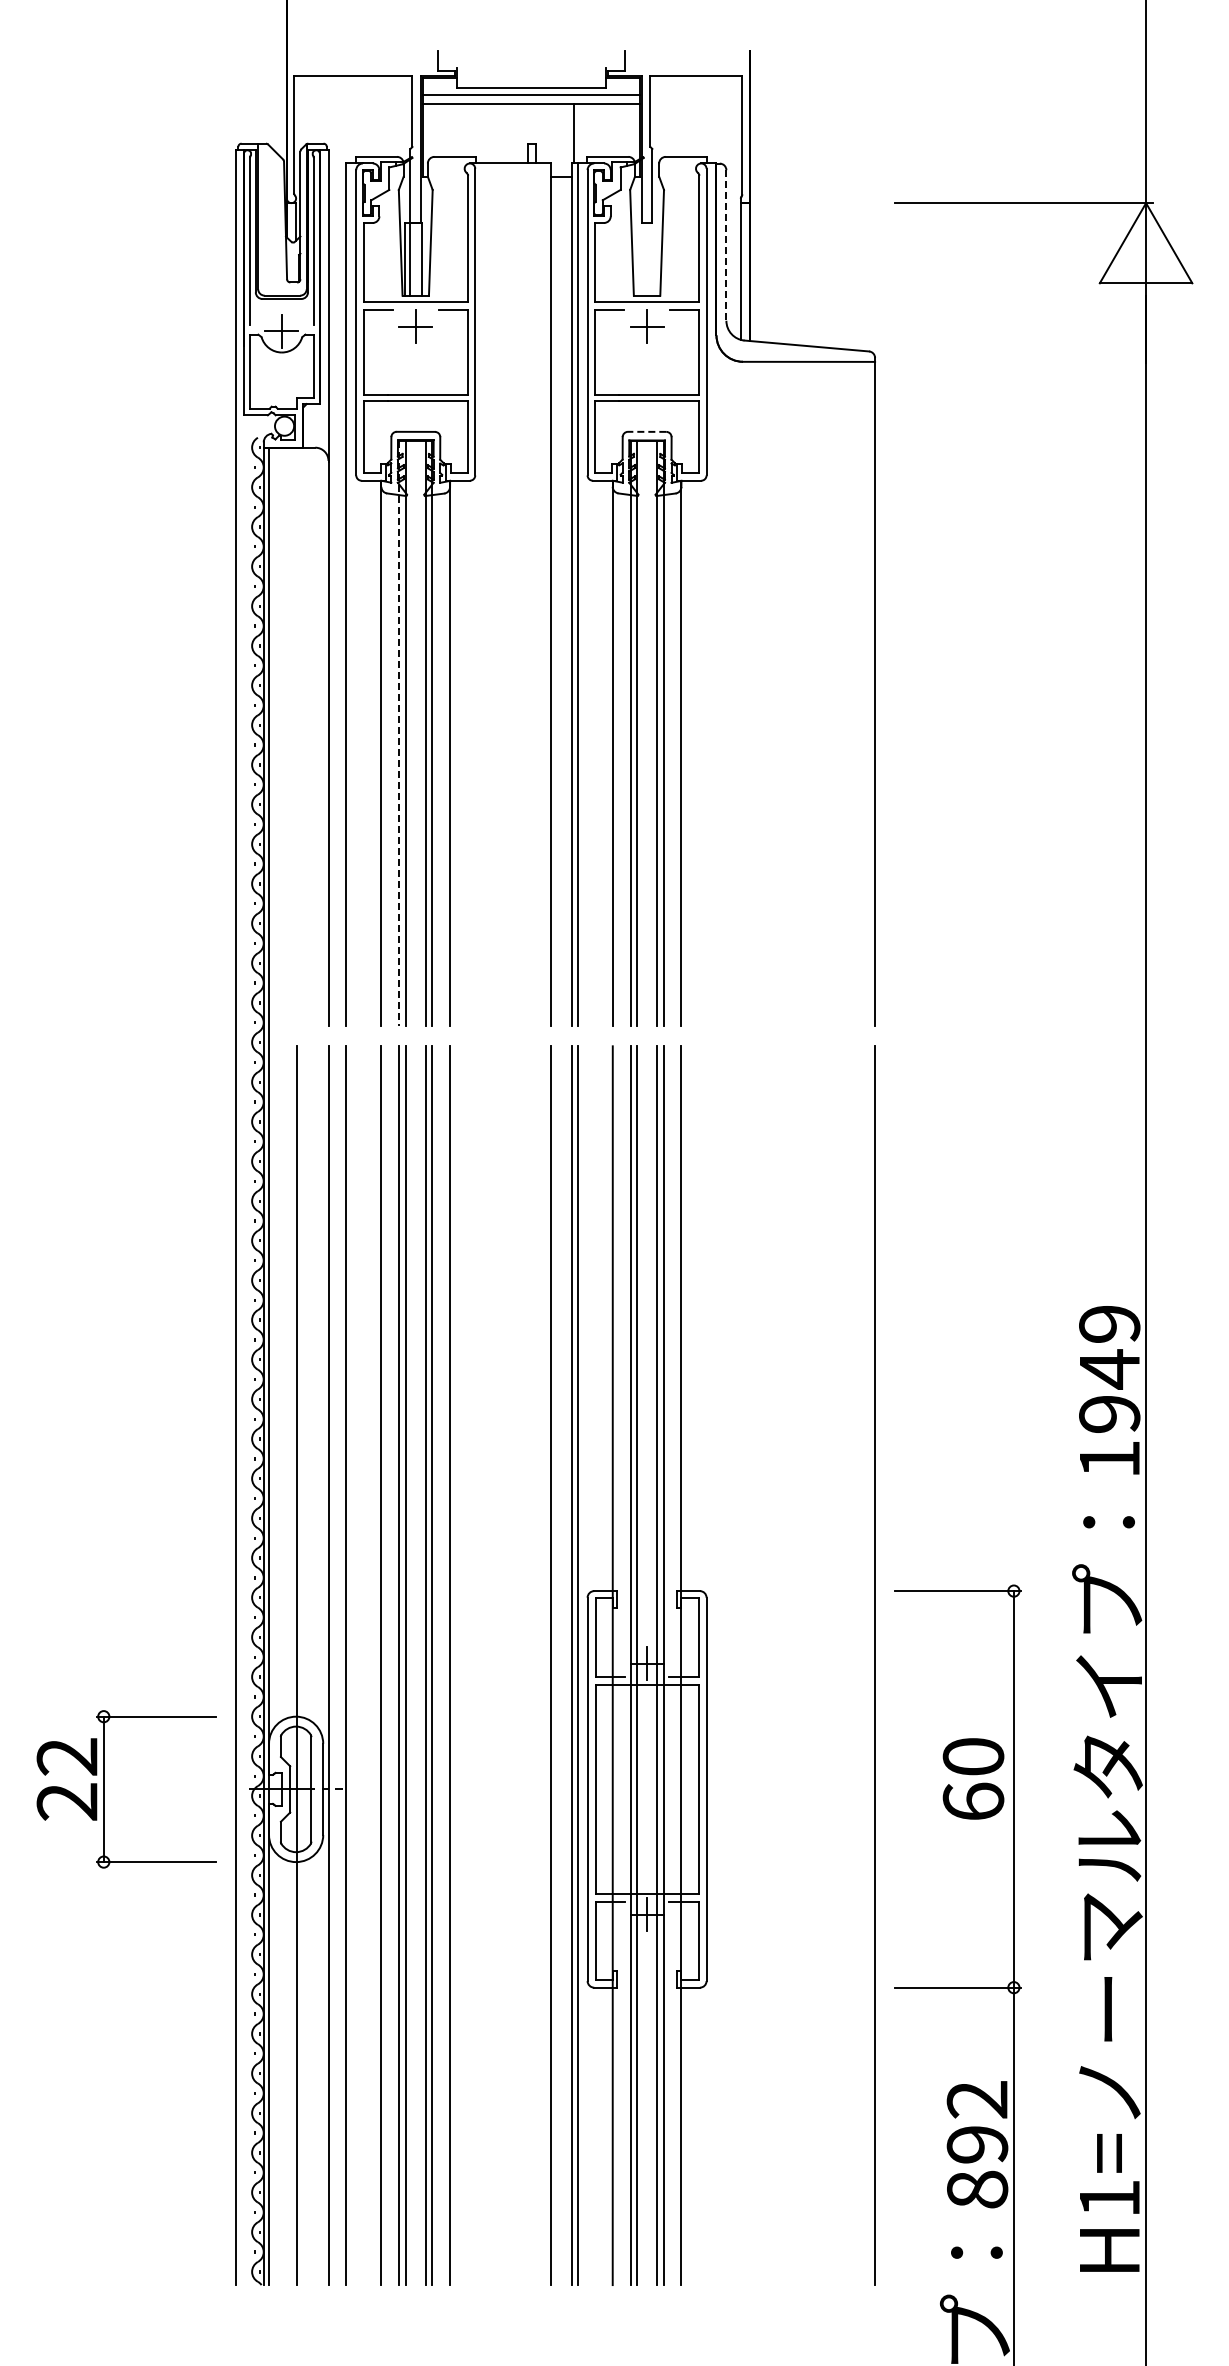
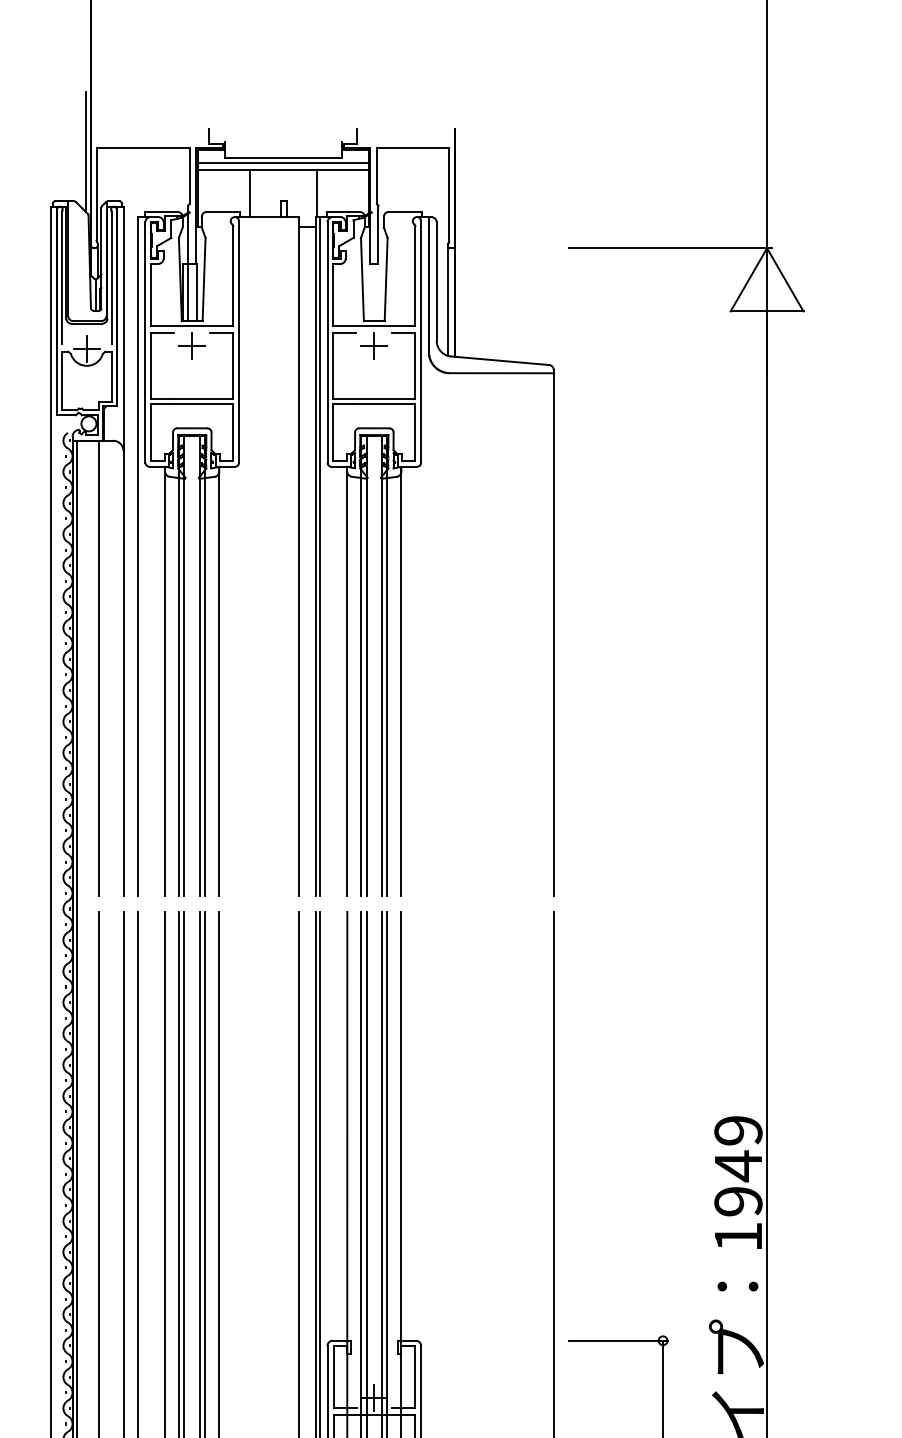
line: (280, 80) -> (85, 151), added
line: (489, 133) -> (250, 193), added
line: (726, 246) -> (436, 282), dashed -> solid
line: (293, 263) -> (96, 295), added
line: (646, 431) -> (373, 428), dashed -> solid
line: (399, 733) -> (179, 665), dashed -> solid
line: (296, 736) -> (98, 668), added

